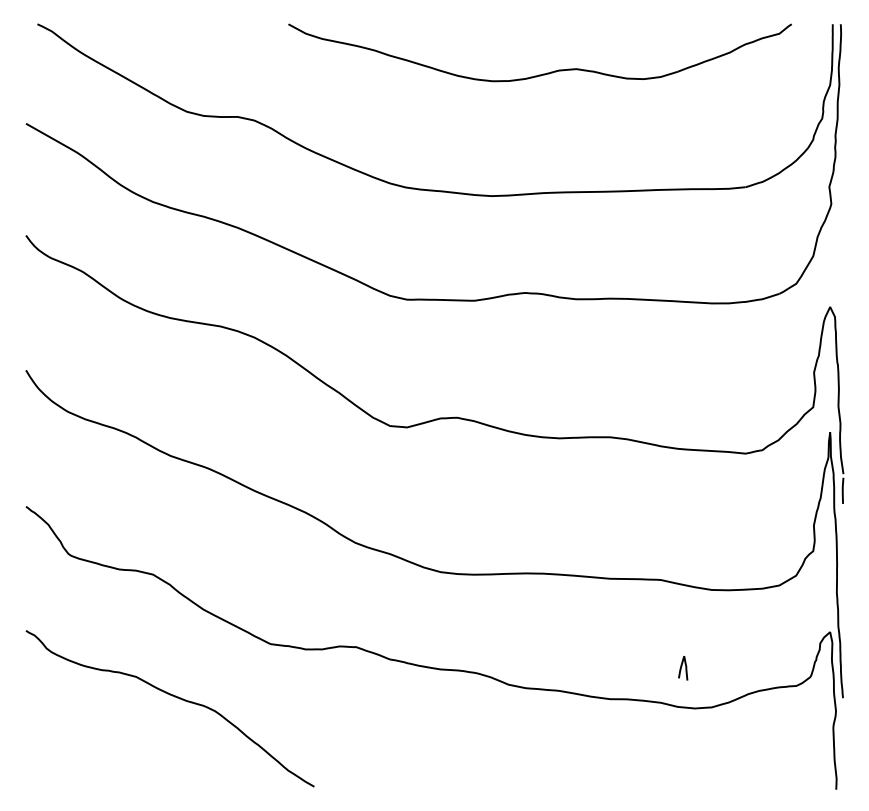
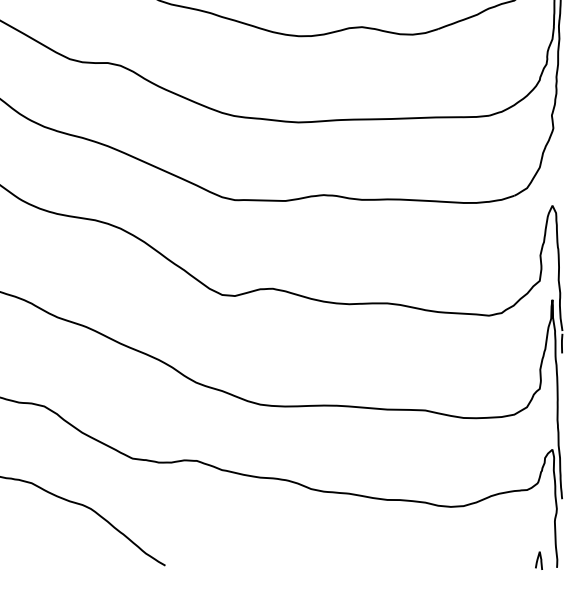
curve: (681, 668) -> (537, 560), moved

